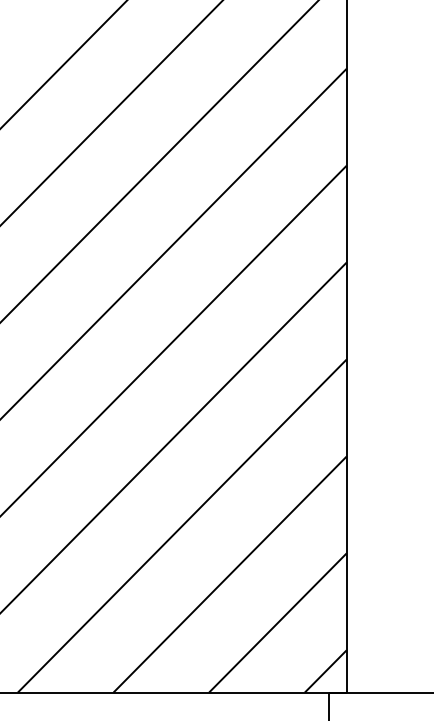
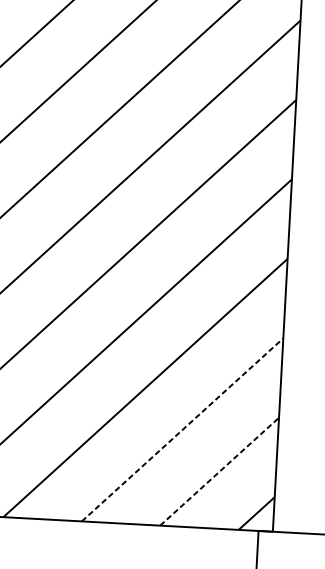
line: (230, 574) -> (182, 429), solid -> dashed
line: (277, 622) -> (219, 471), solid -> dashed

